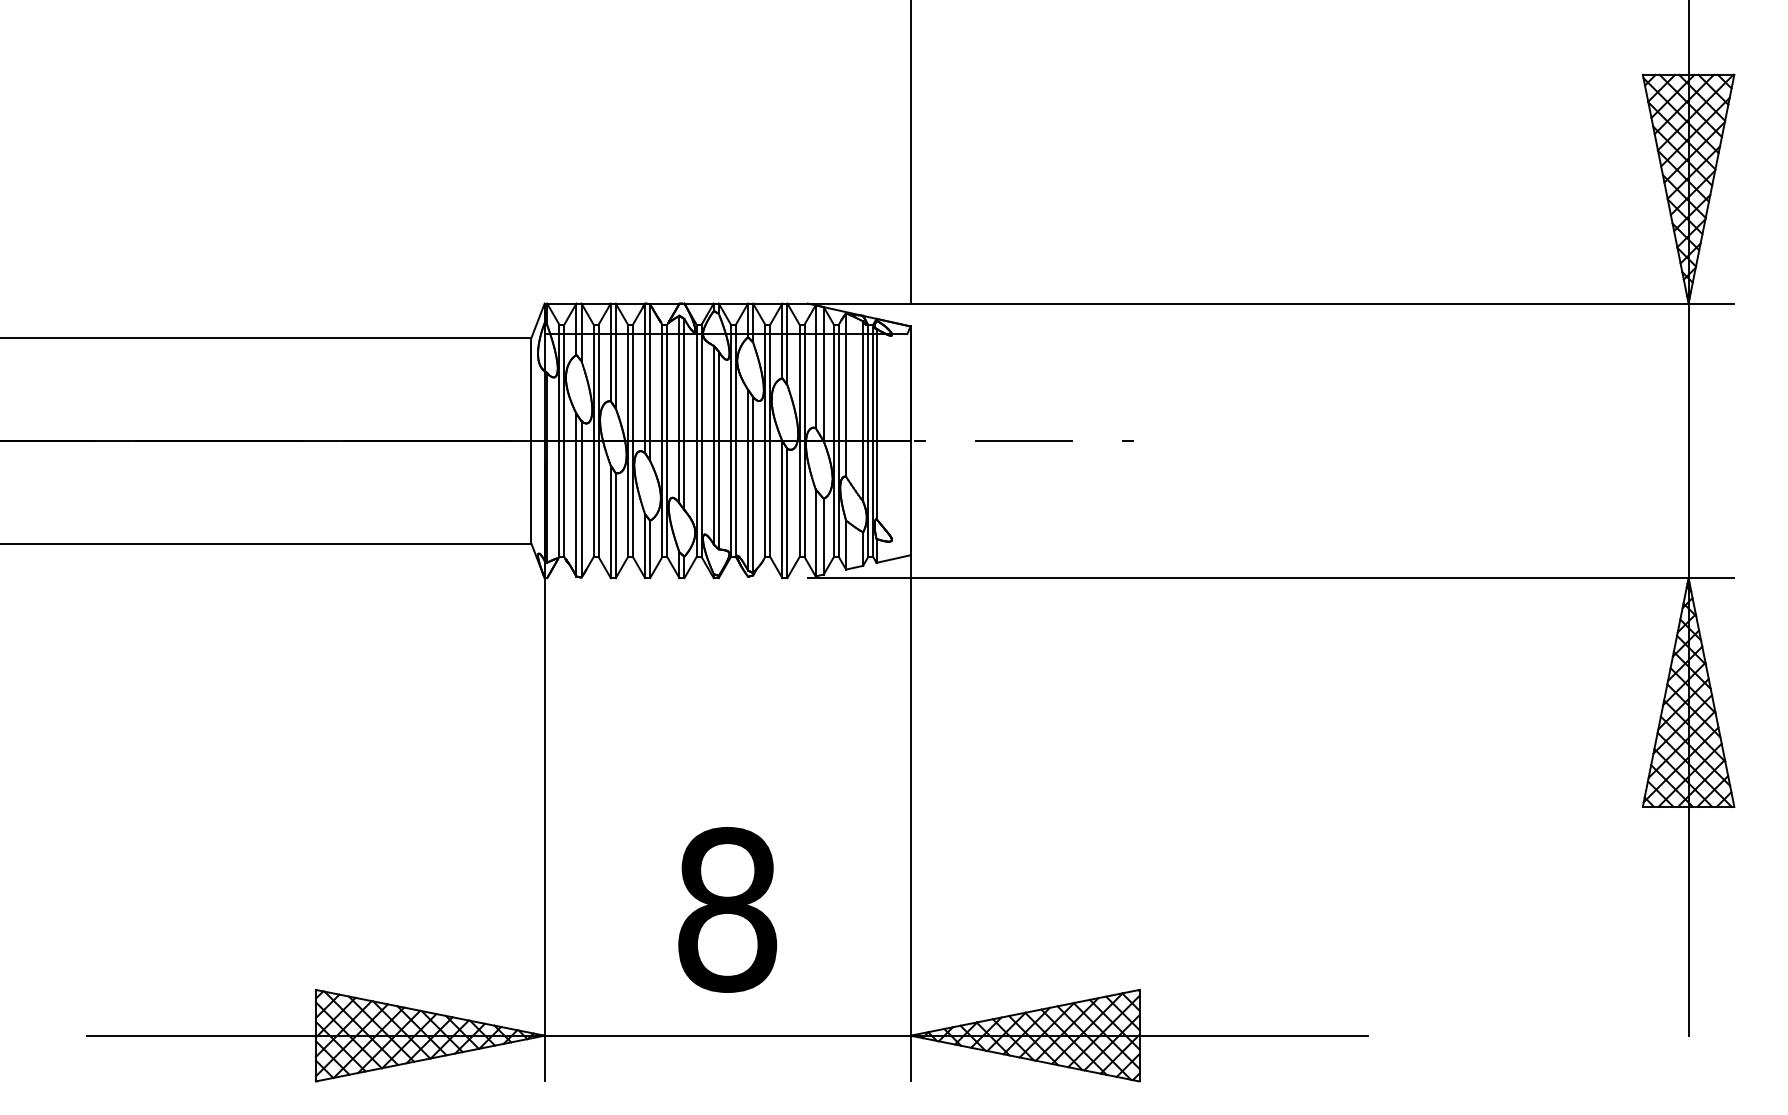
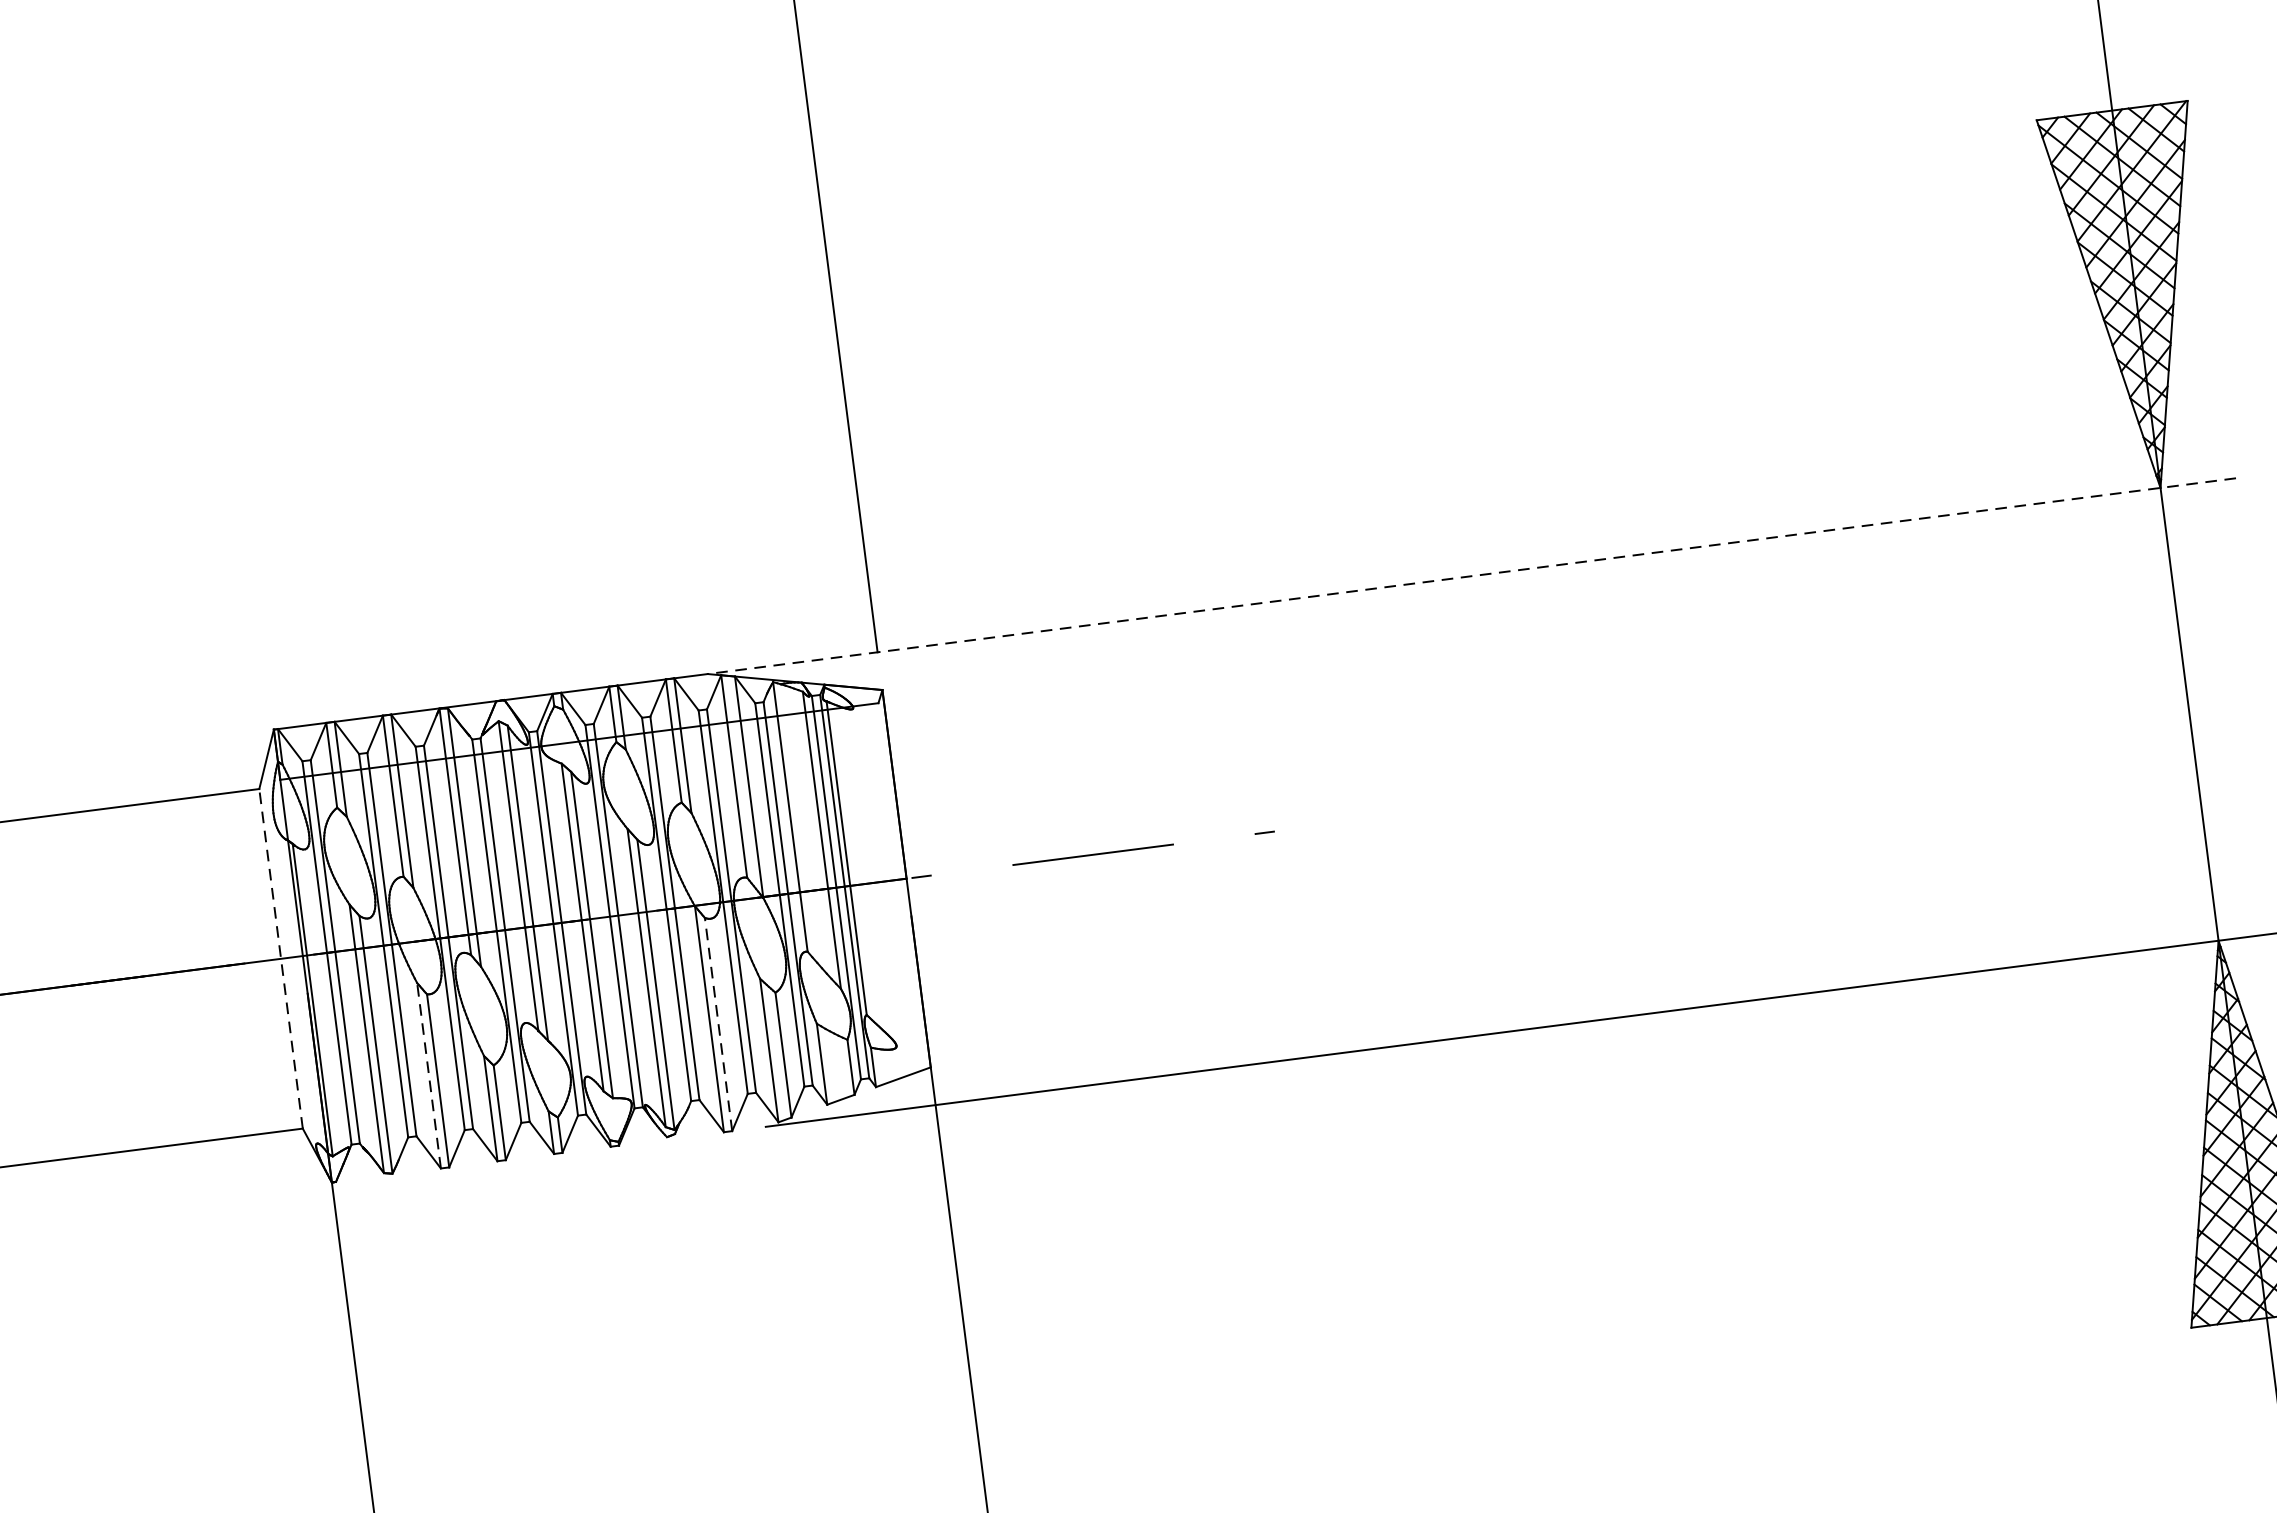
line: (1270, 303) -> (1470, 576), solid -> dashed
line: (531, 440) -> (281, 958), solid -> dashed
line: (787, 513) -> (718, 1024), solid -> dashed
line: (610, 521) -> (428, 1075), solid -> dashed

